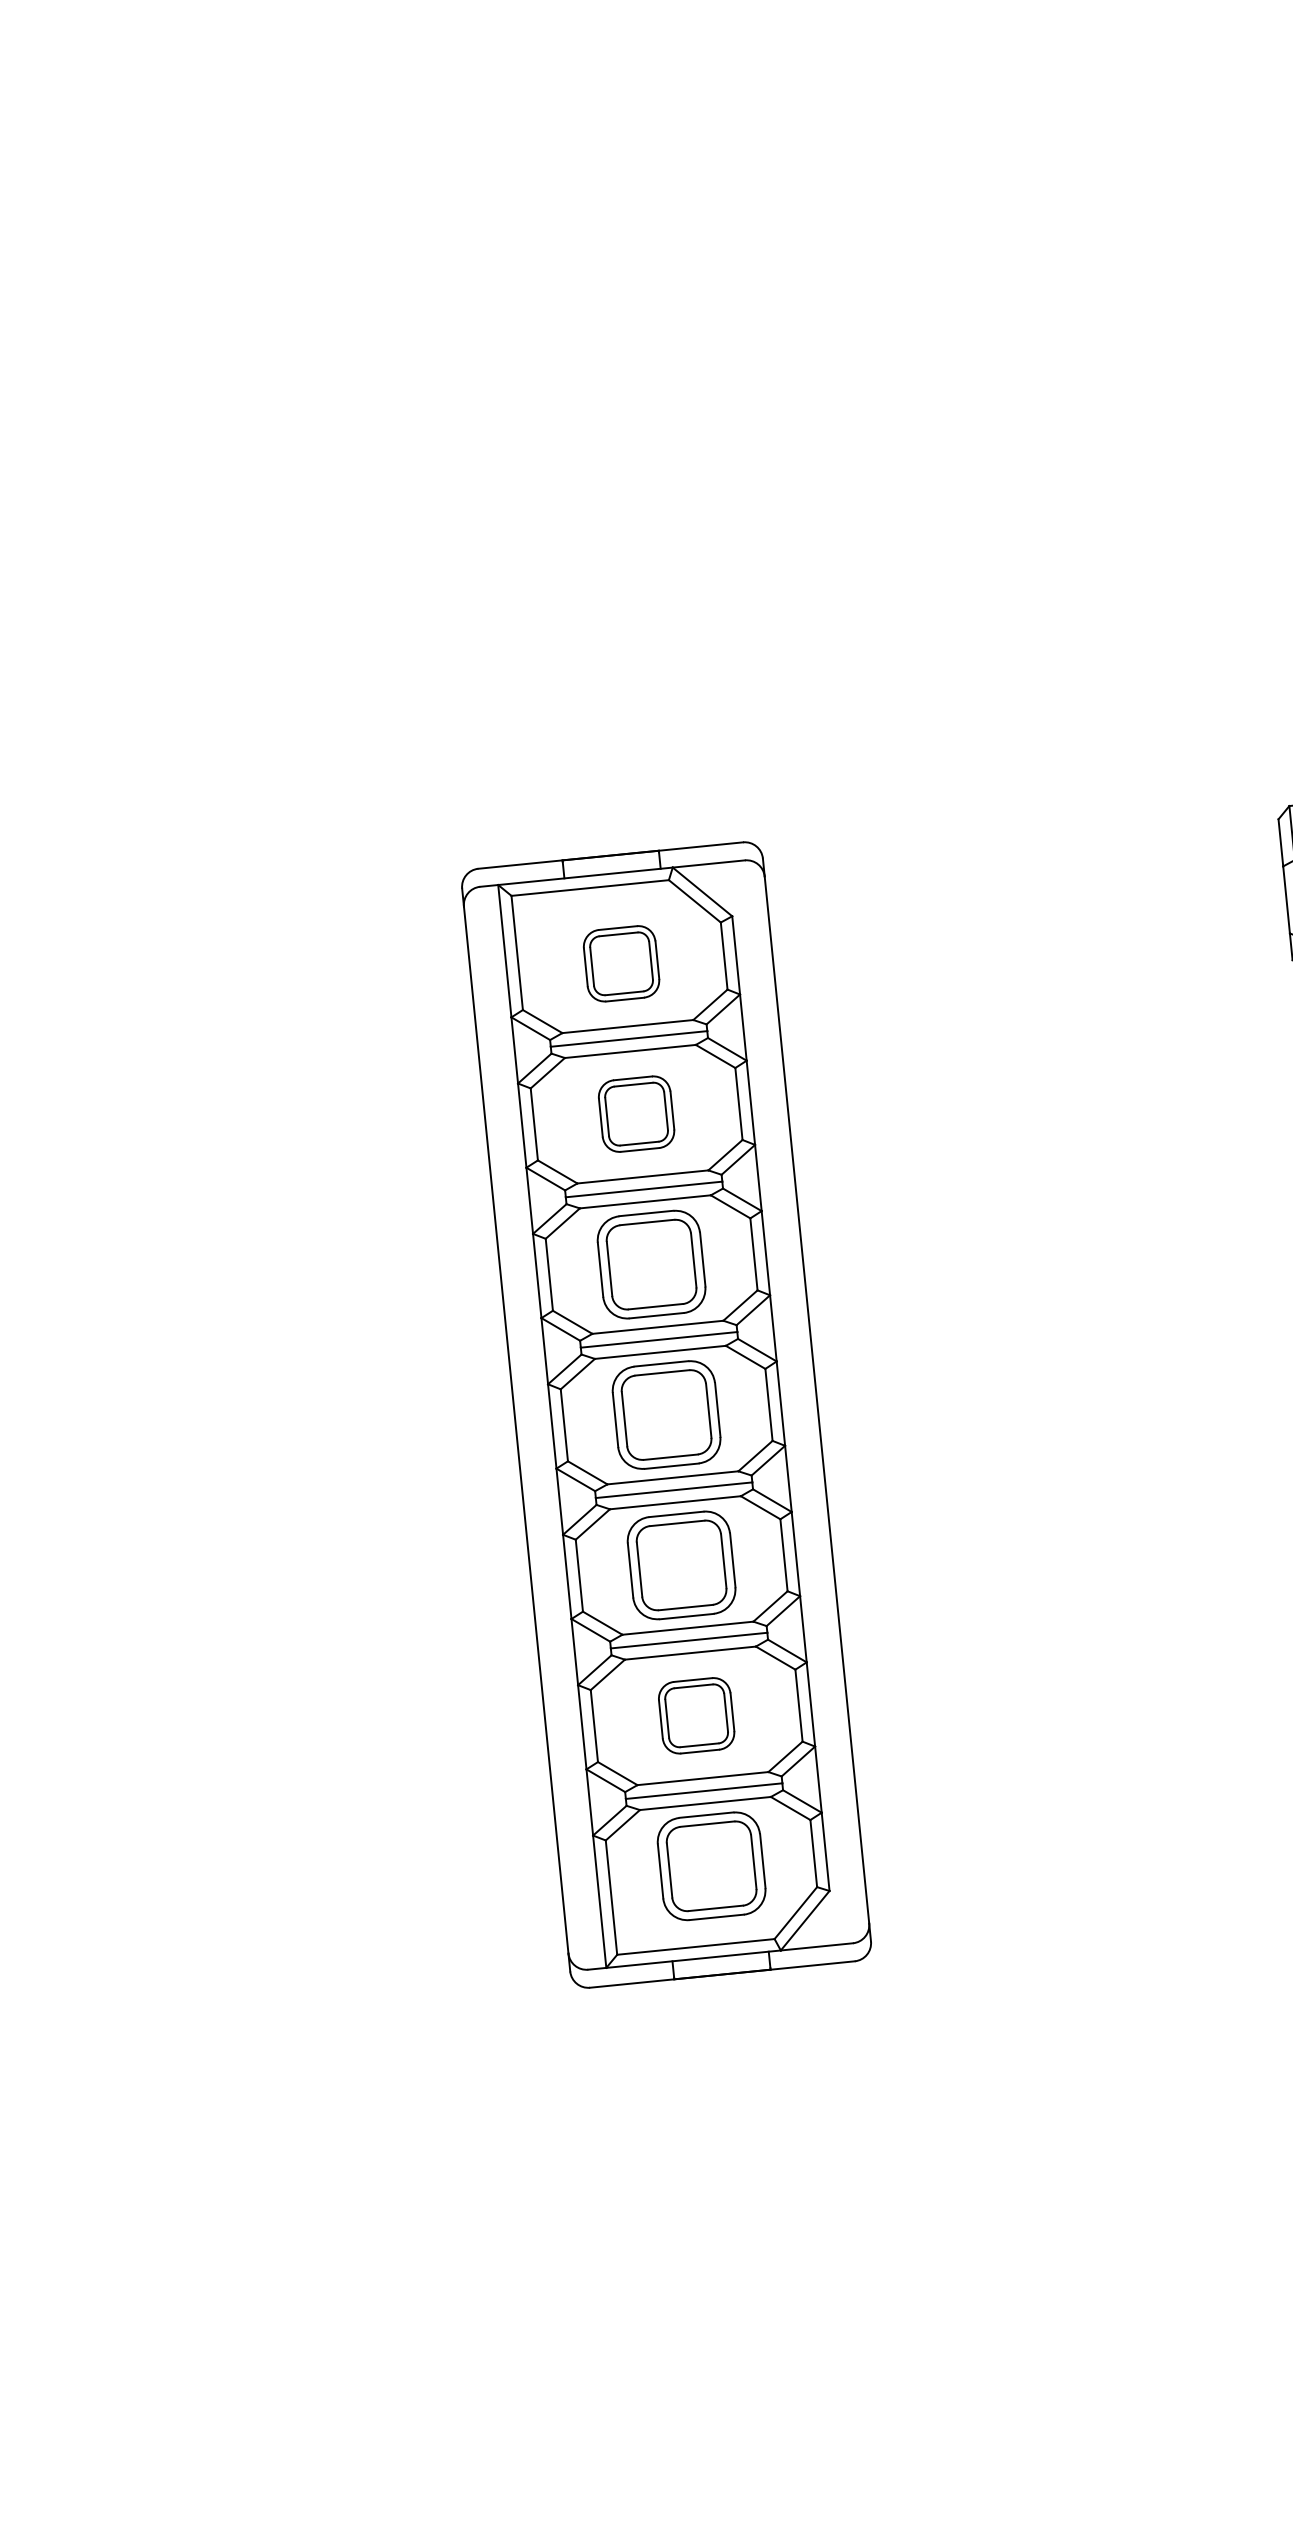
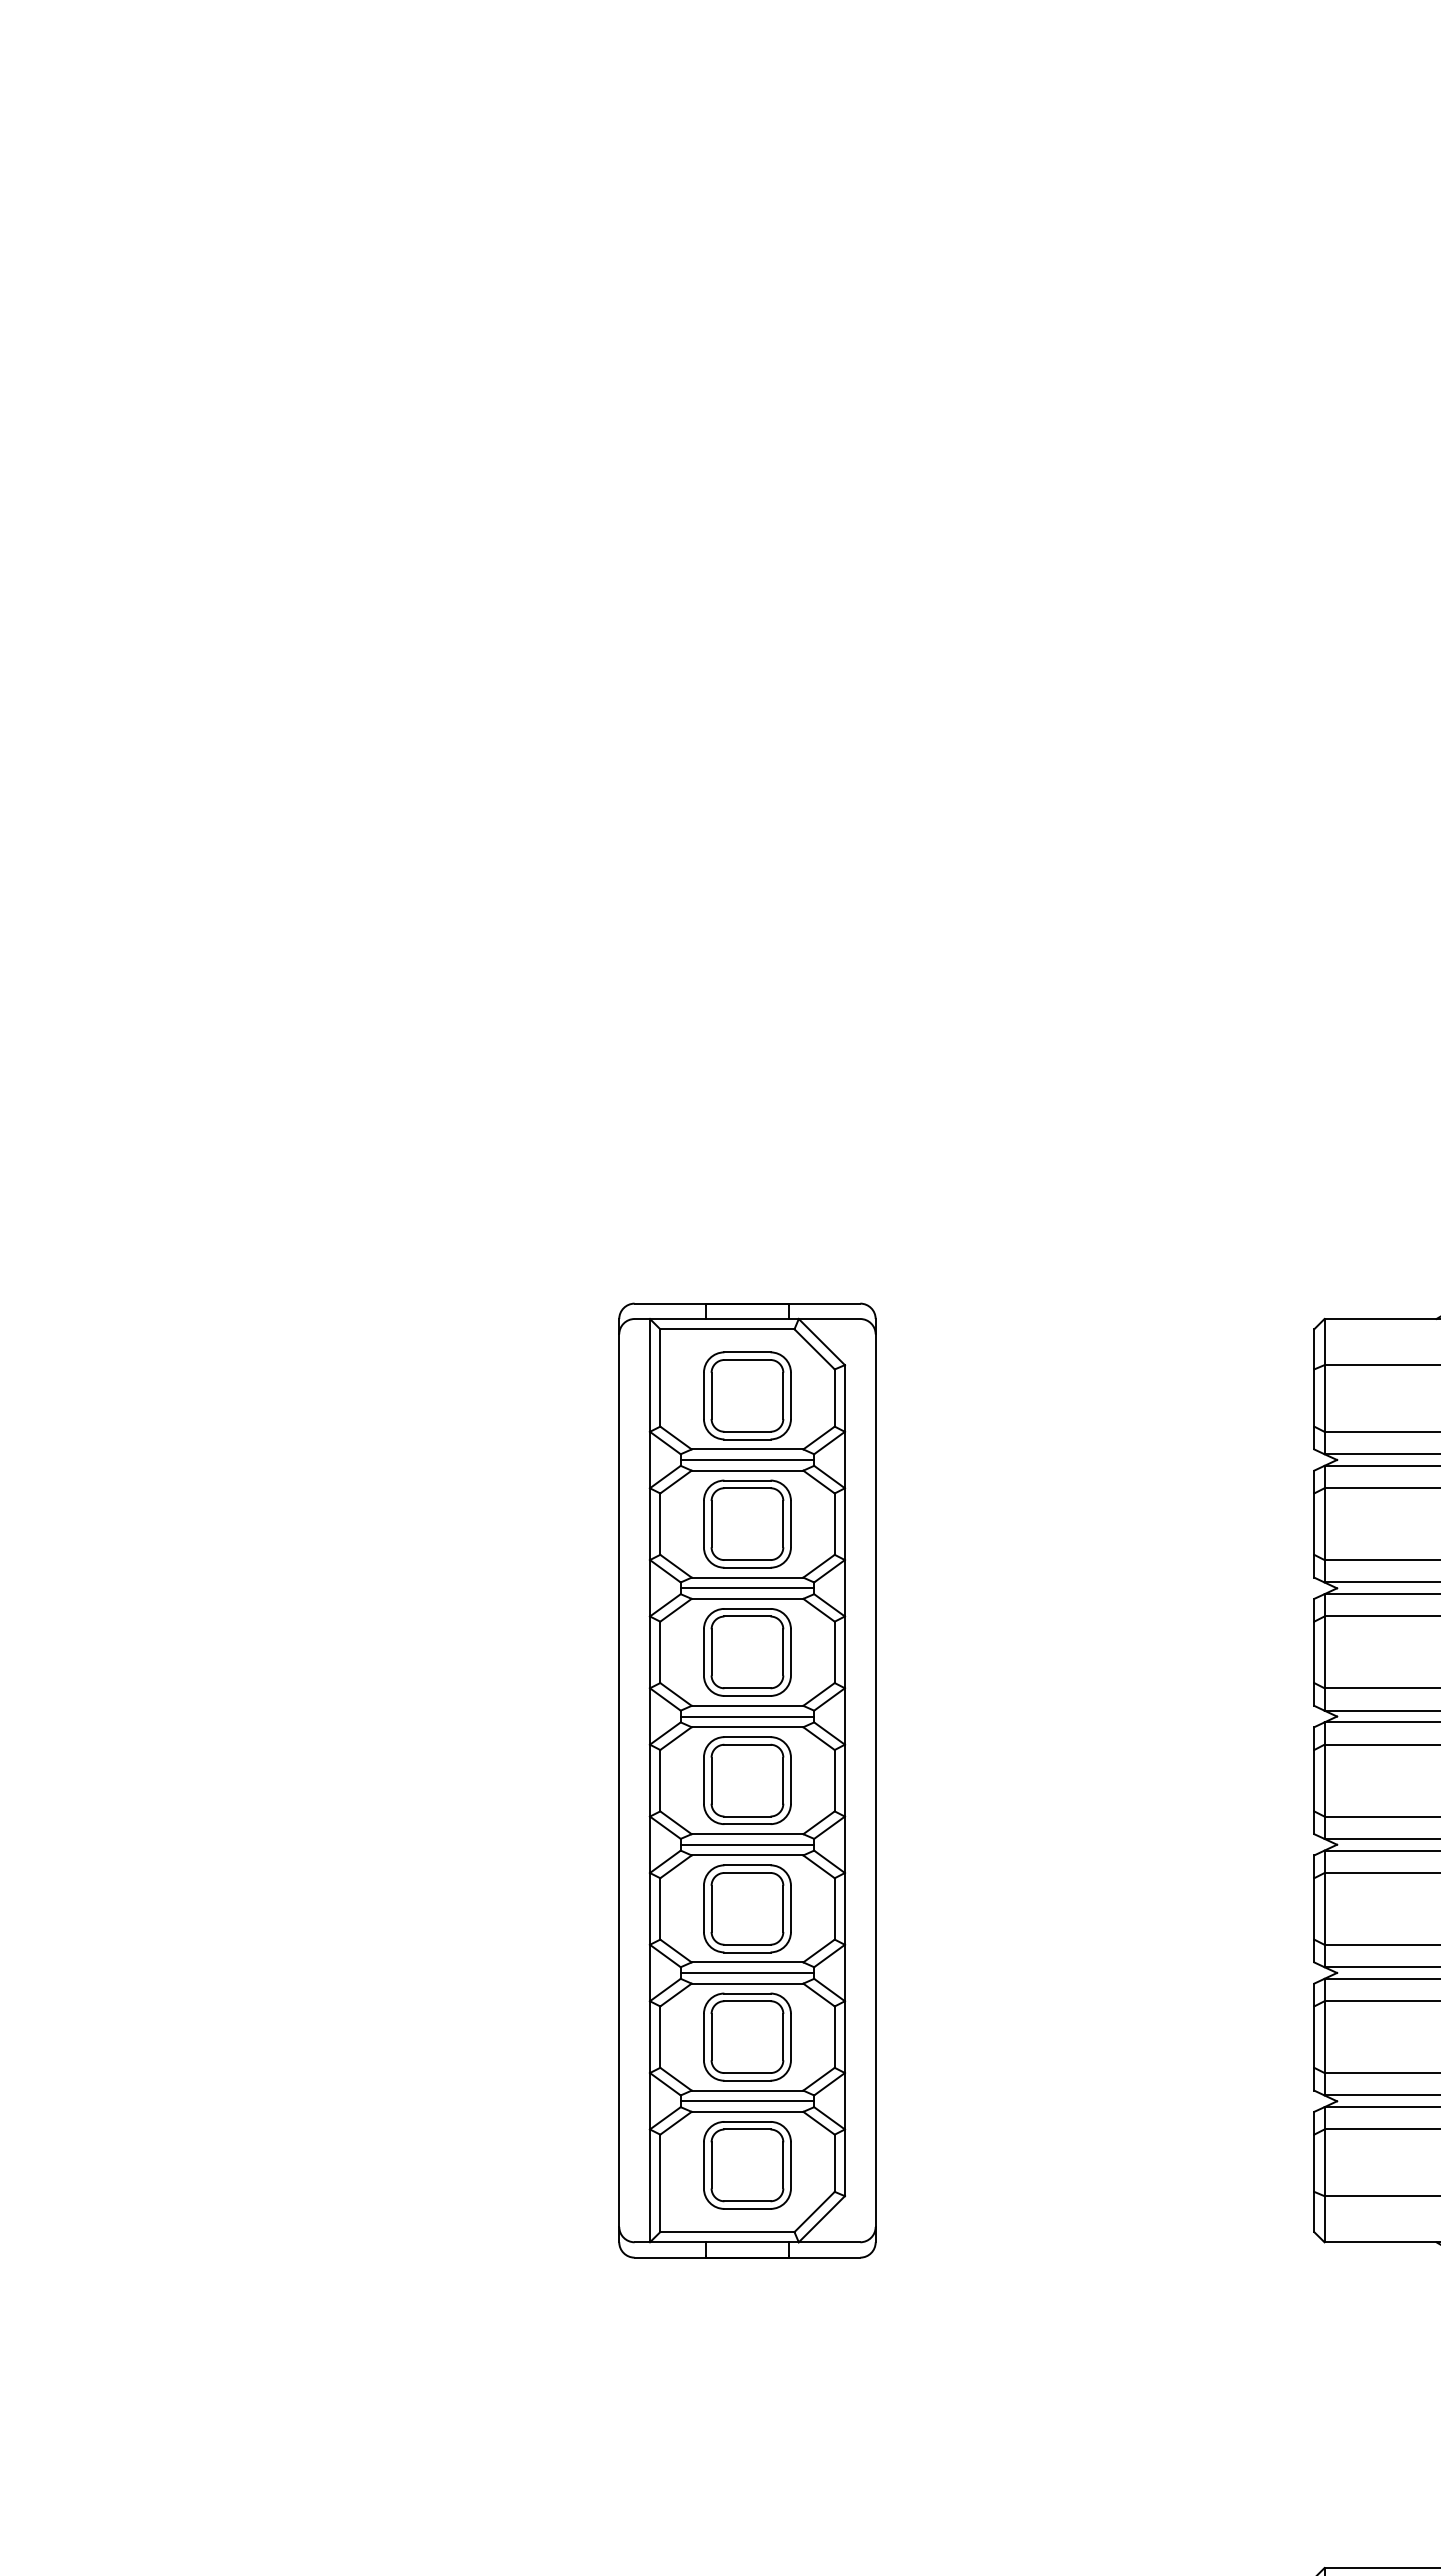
part: (621, 963) -> (747, 1395), size x1.43
part: (636, 1113) -> (747, 1523), size x1.43
part: (696, 1715) -> (747, 2036), size x1.43

